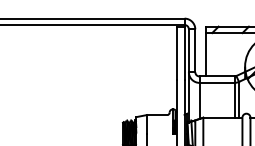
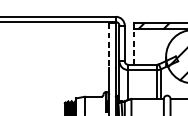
line: (176, 53) -> (109, 45), solid -> dashed
line: (206, 54) -> (134, 46), solid -> dashed

